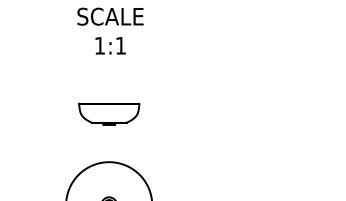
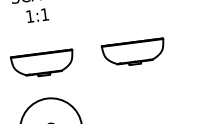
part: (109, 114) -> (43, 64), size x1.43
part: (236, 114) -> (133, 52), added

